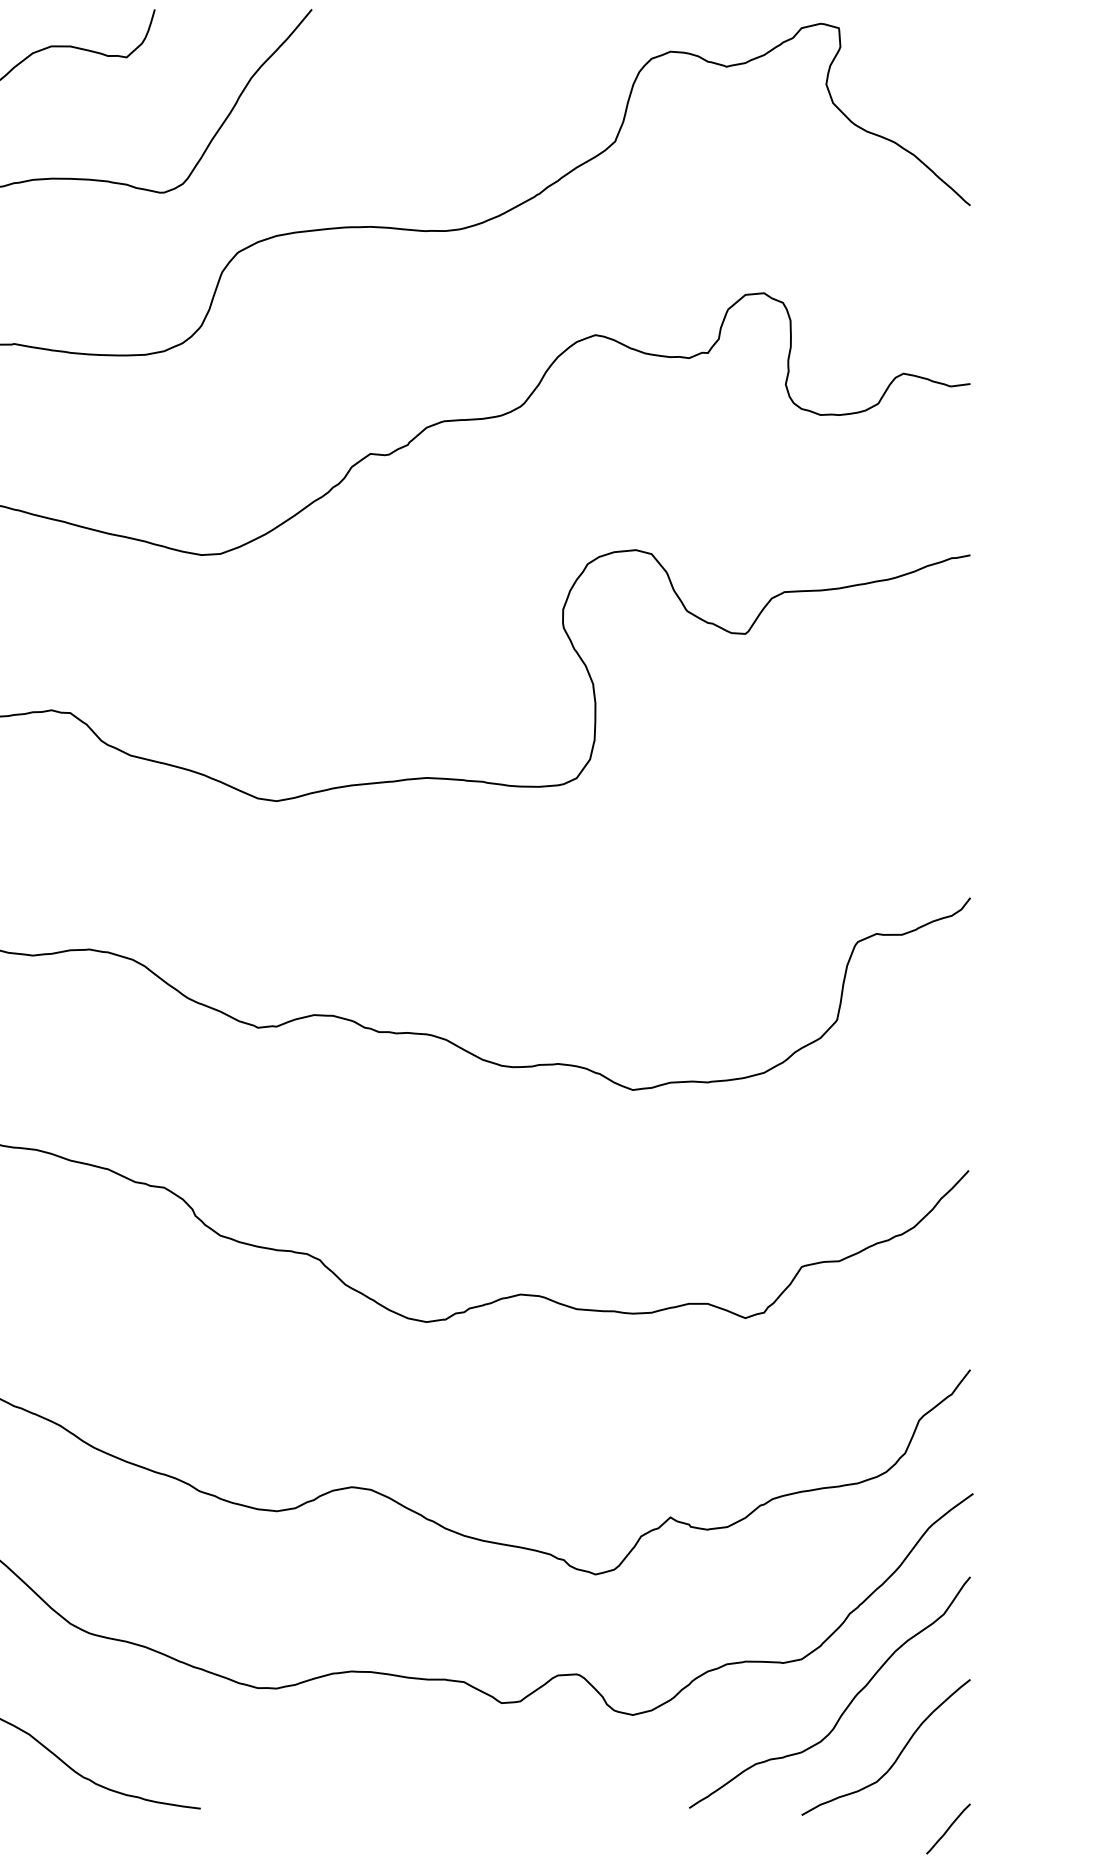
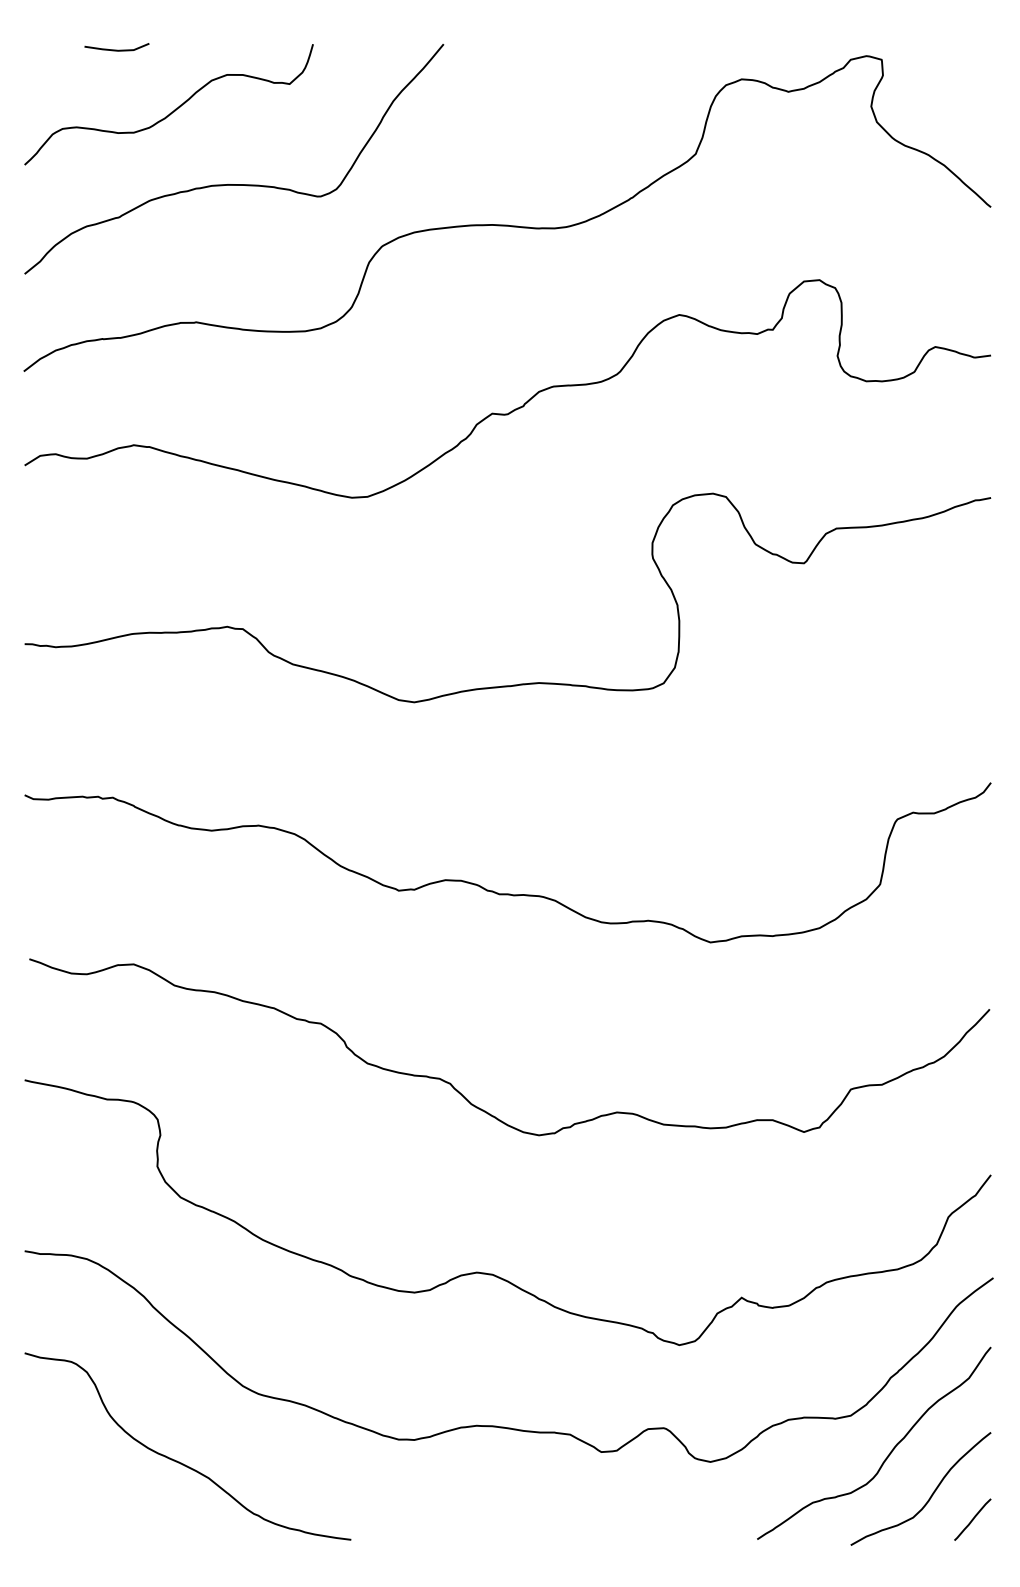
line: (948, 1828) -> (972, 1519), moved

